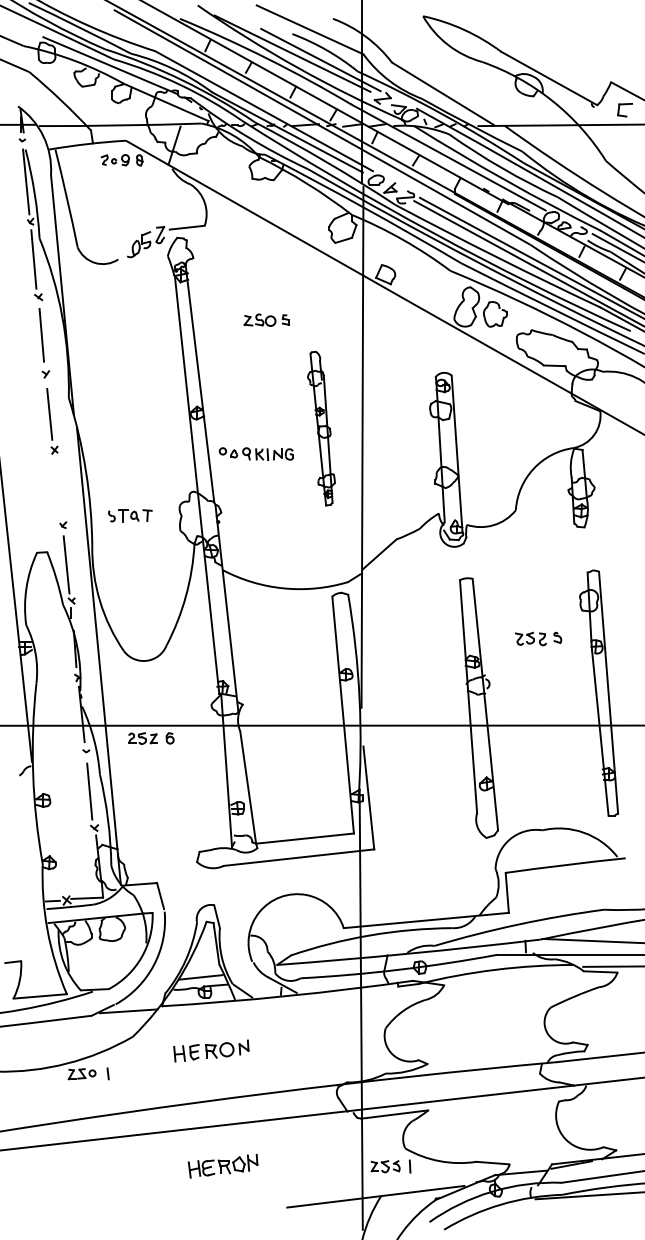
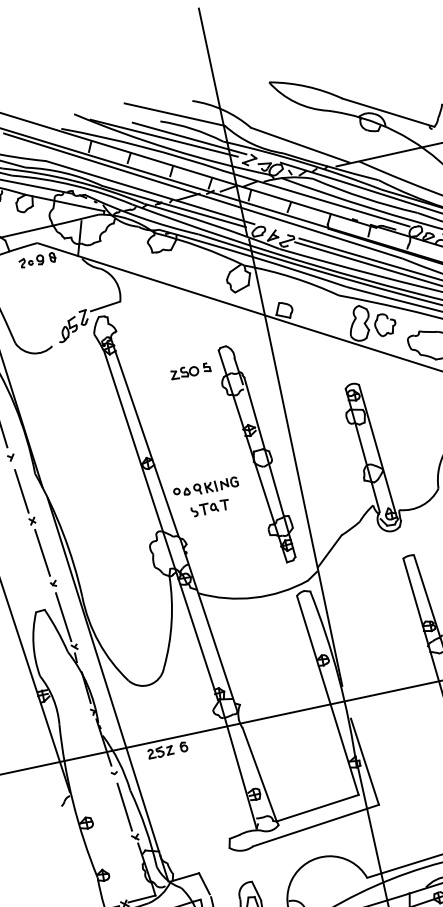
part: (321, 428) -> (257, 453), size x1.67
line: (58, 487) -> (42, 552), added
part: (130, 515) -> (210, 507), moved

